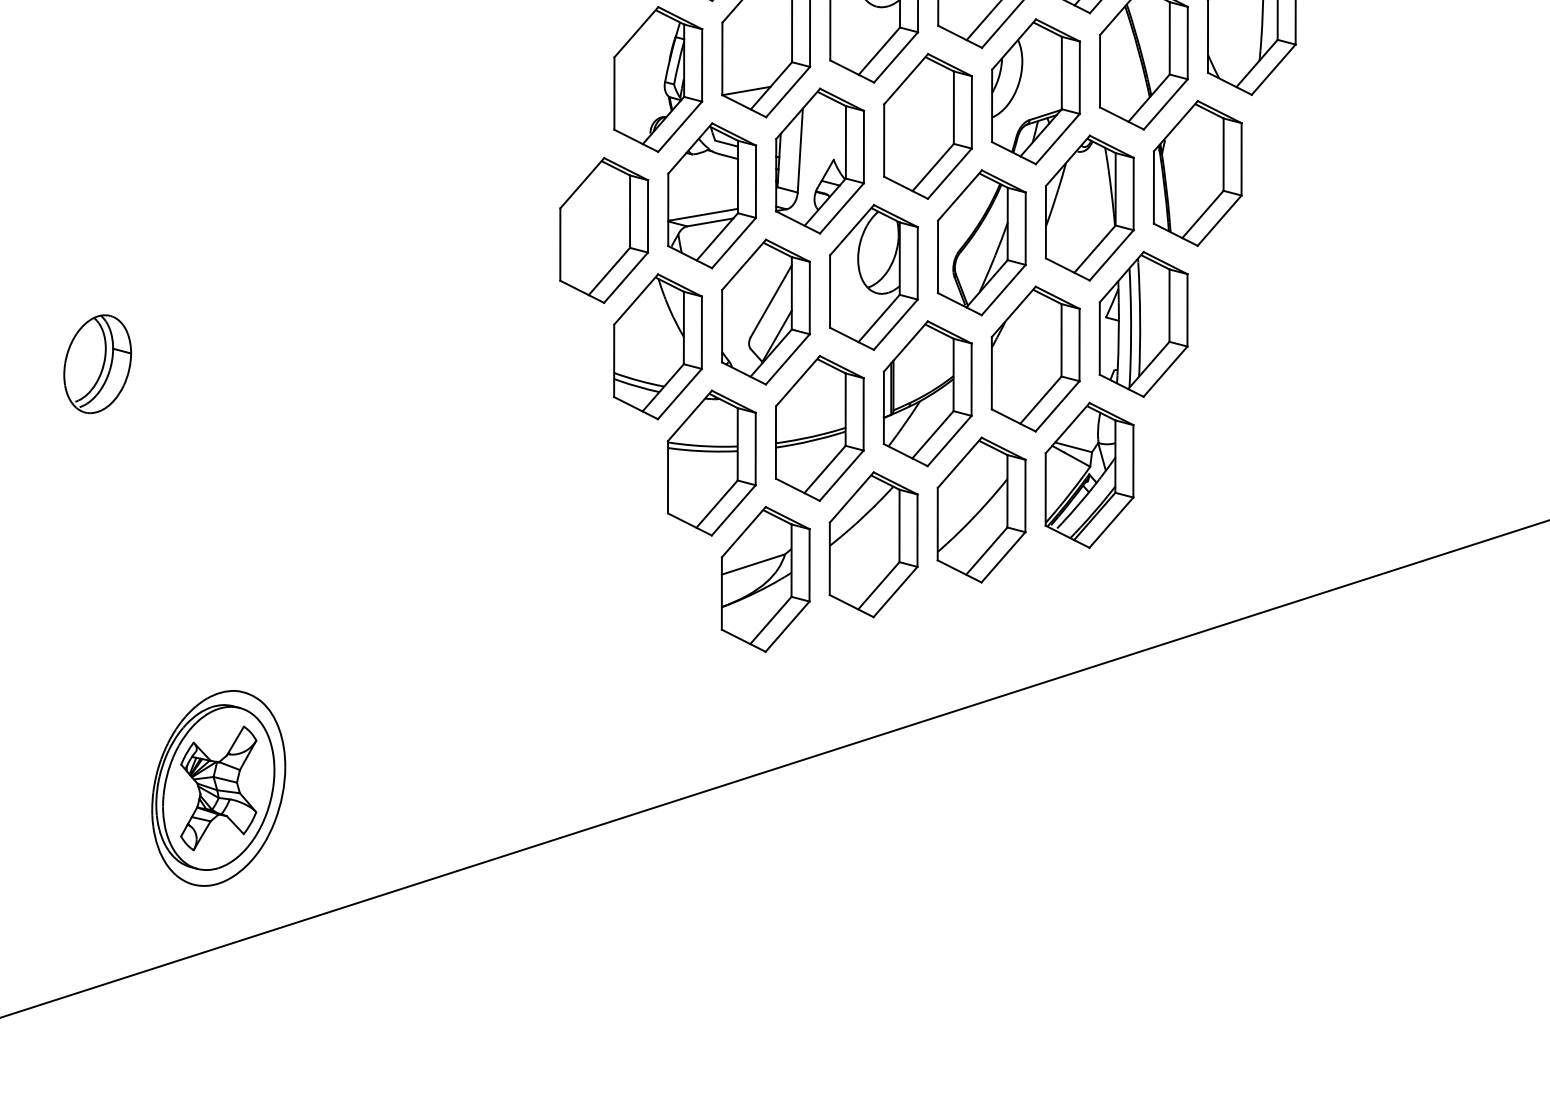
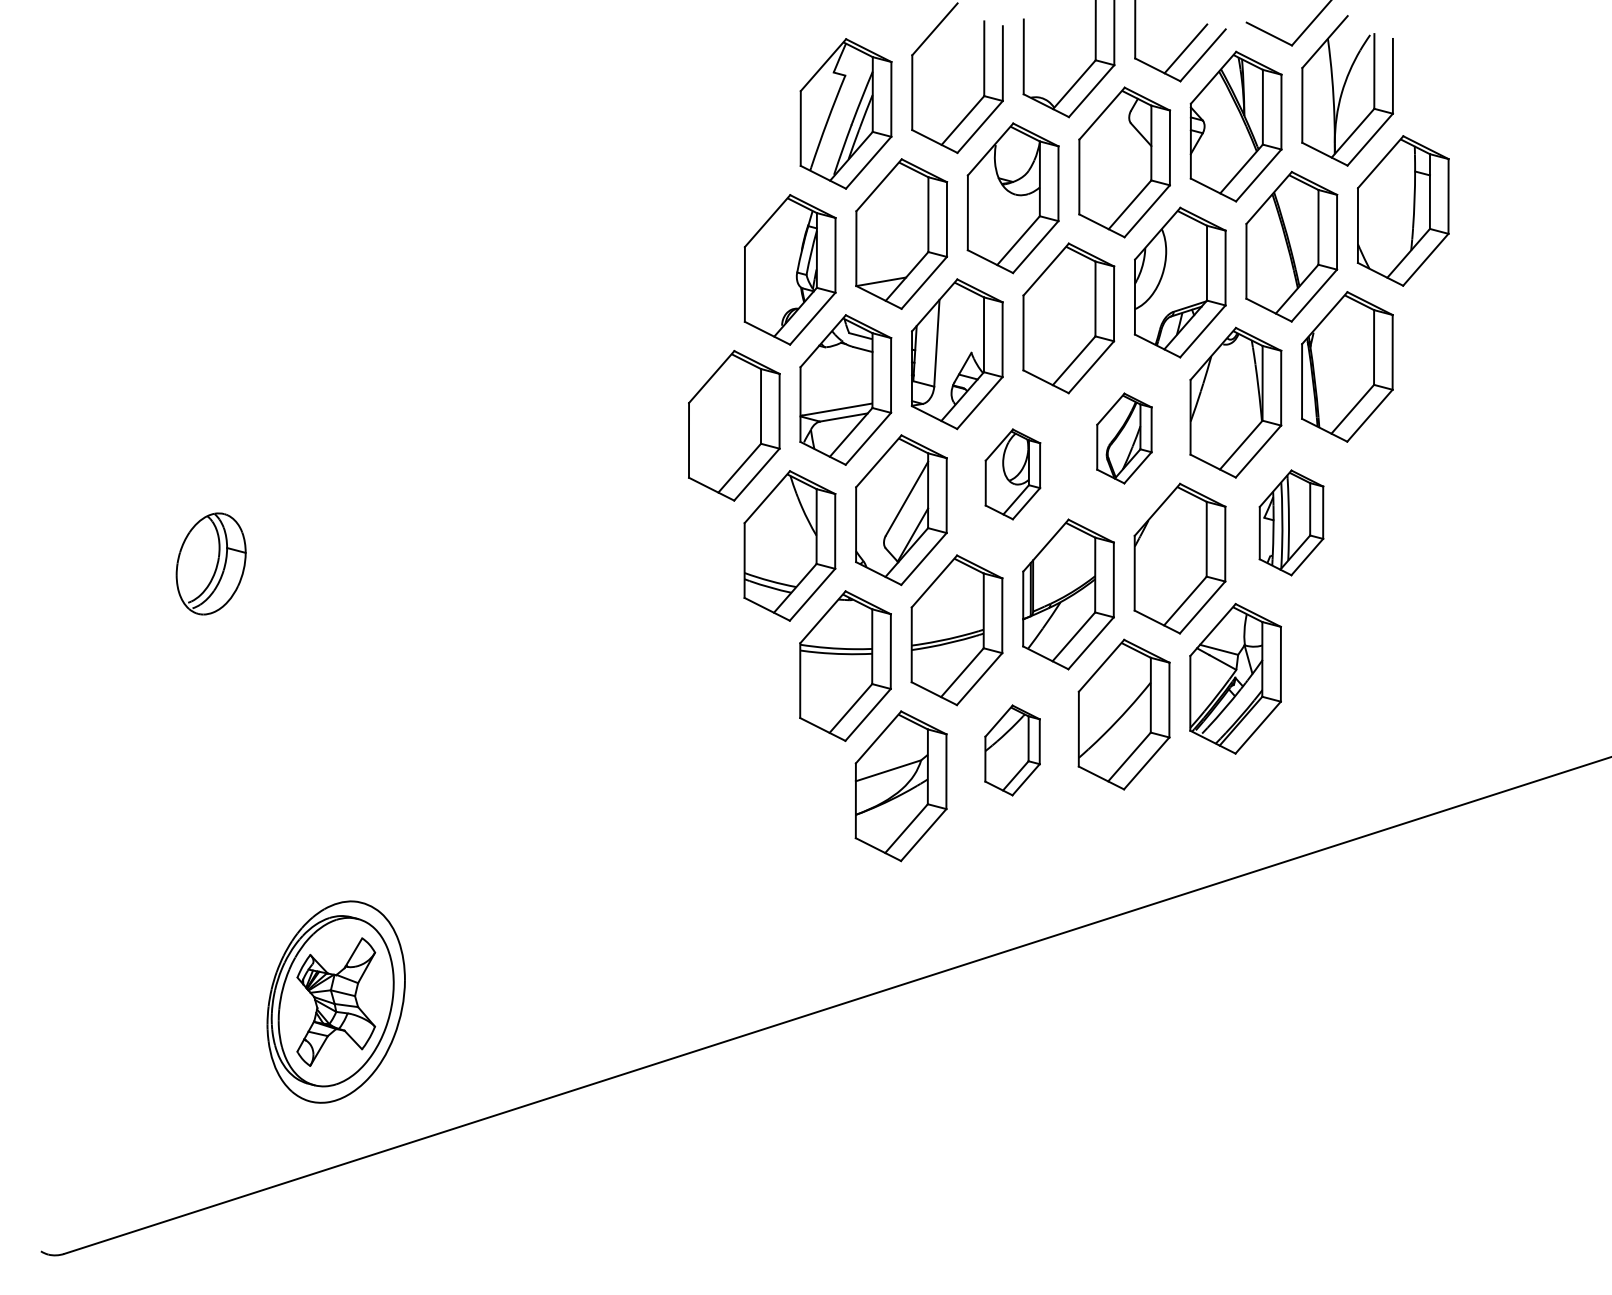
part: (981, 242) -> (1124, 438), size x0.6
part: (873, 277) -> (1012, 474), size x0.6
part: (1143, 324) -> (1291, 522), size x0.7
part: (873, 544) -> (1012, 750), size x0.6

